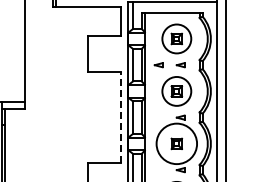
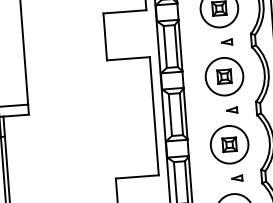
part: (158, 65) -> (198, 44), removed
line: (120, 117) -> (153, 116), dashed -> solid
circle: (176, 143) -> (229, 144), size x0.71

